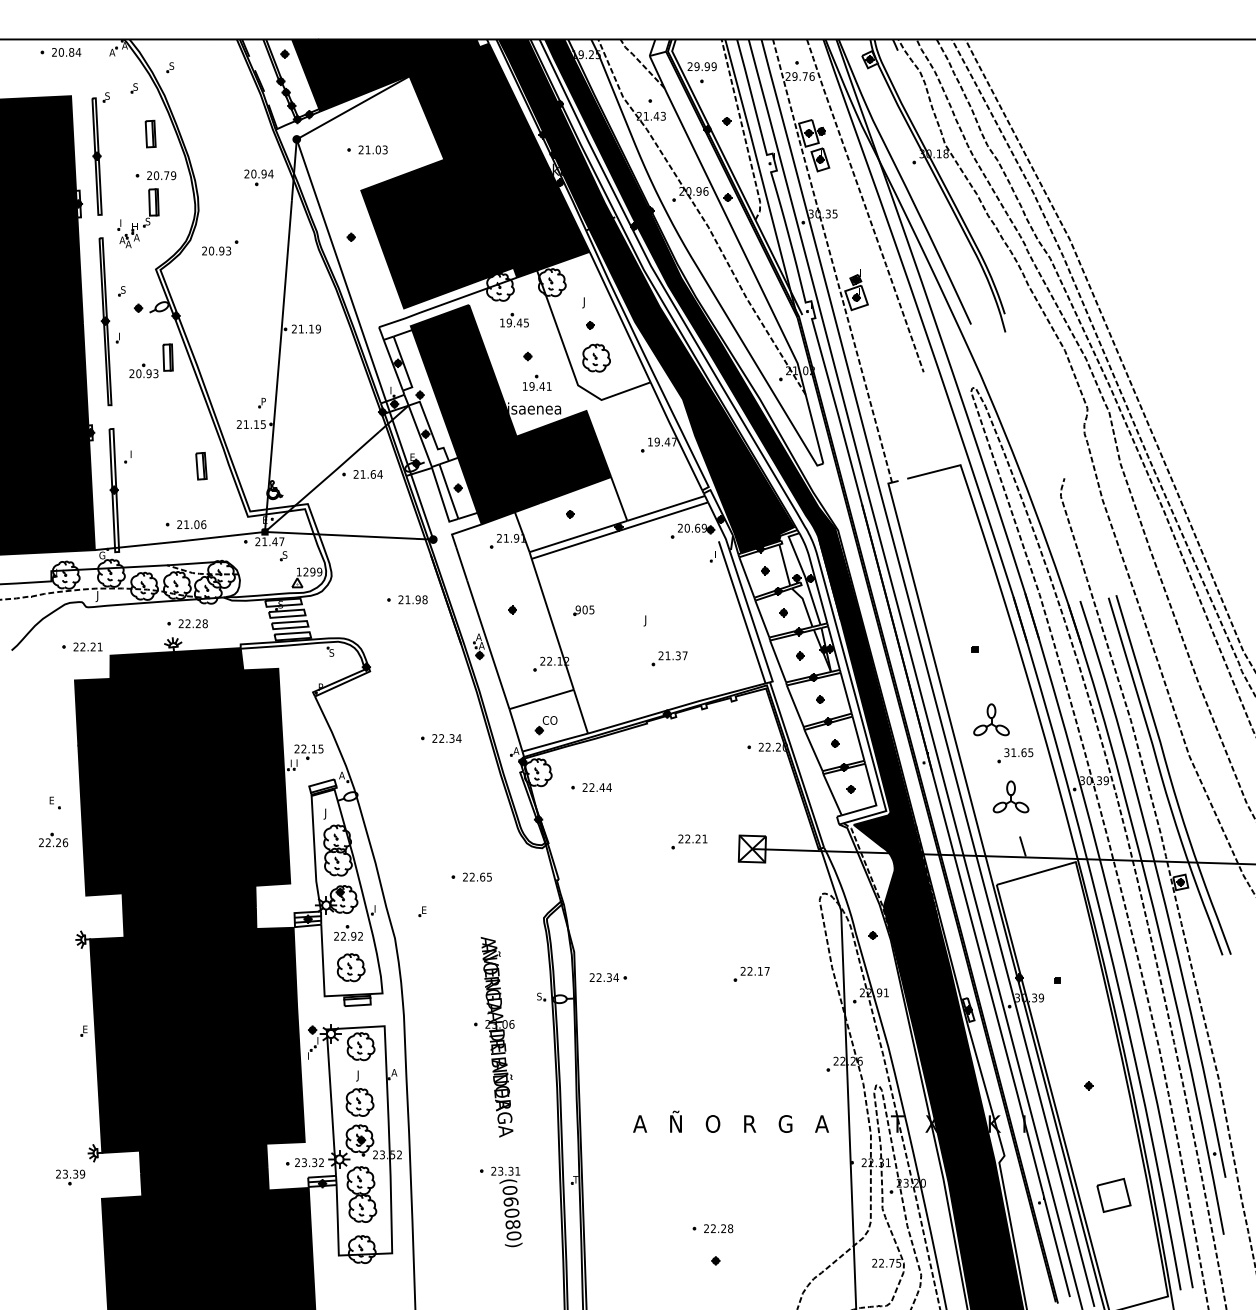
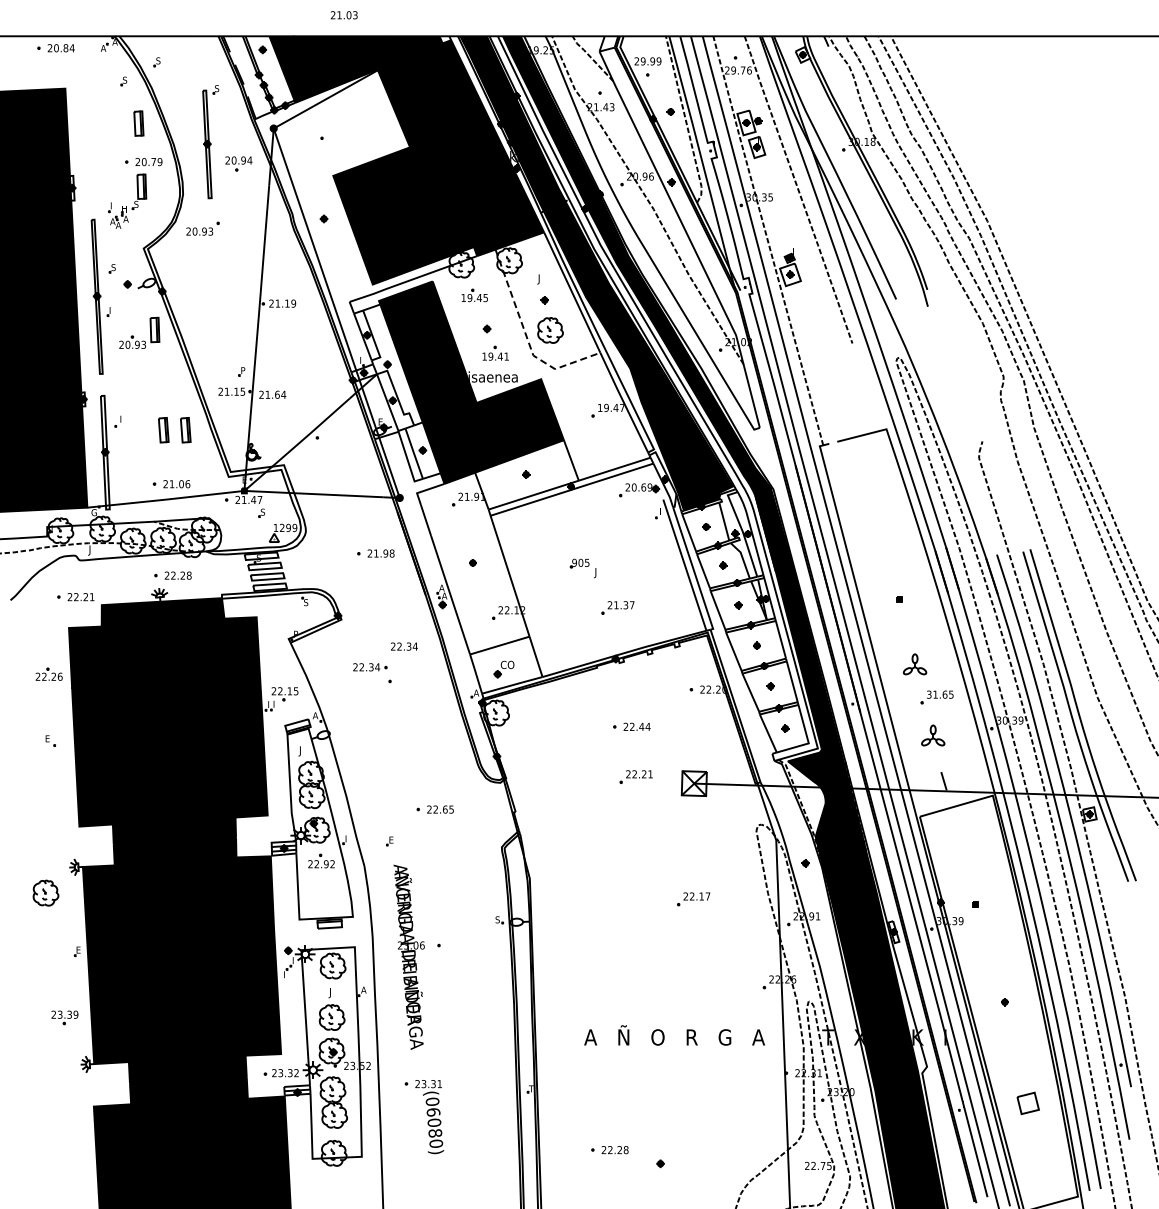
text: (373, 150) -> (344, 15), moved
part: (100, 154) -> (210, 142), moved
line: (571, 366) -> (527, 338), solid -> dashed
part: (177, 466) -> (163, 430), added
text: (368, 474) -> (272, 394), moved
part: (583, 610) -> (579, 563), moved
part: (990, 719) -> (914, 664), size x0.7
text: (447, 738) -> (404, 646), moved
part: (591, 787) -> (631, 726), moved
part: (1011, 796) -> (933, 735), size x0.7
part: (52, 839) -> (48, 673), moved
part: (350, 966) -> (45, 892), moved
part: (608, 977) -> (370, 667), moved
text: (496, 1036) -> (408, 956), moved
part: (70, 1177) -> (64, 1017), moved
part: (1114, 1195) -> (1028, 1103), size x0.7
part: (501, 1207) -> (424, 1117), moved
part: (712, 1229) -> (609, 1150), moved

